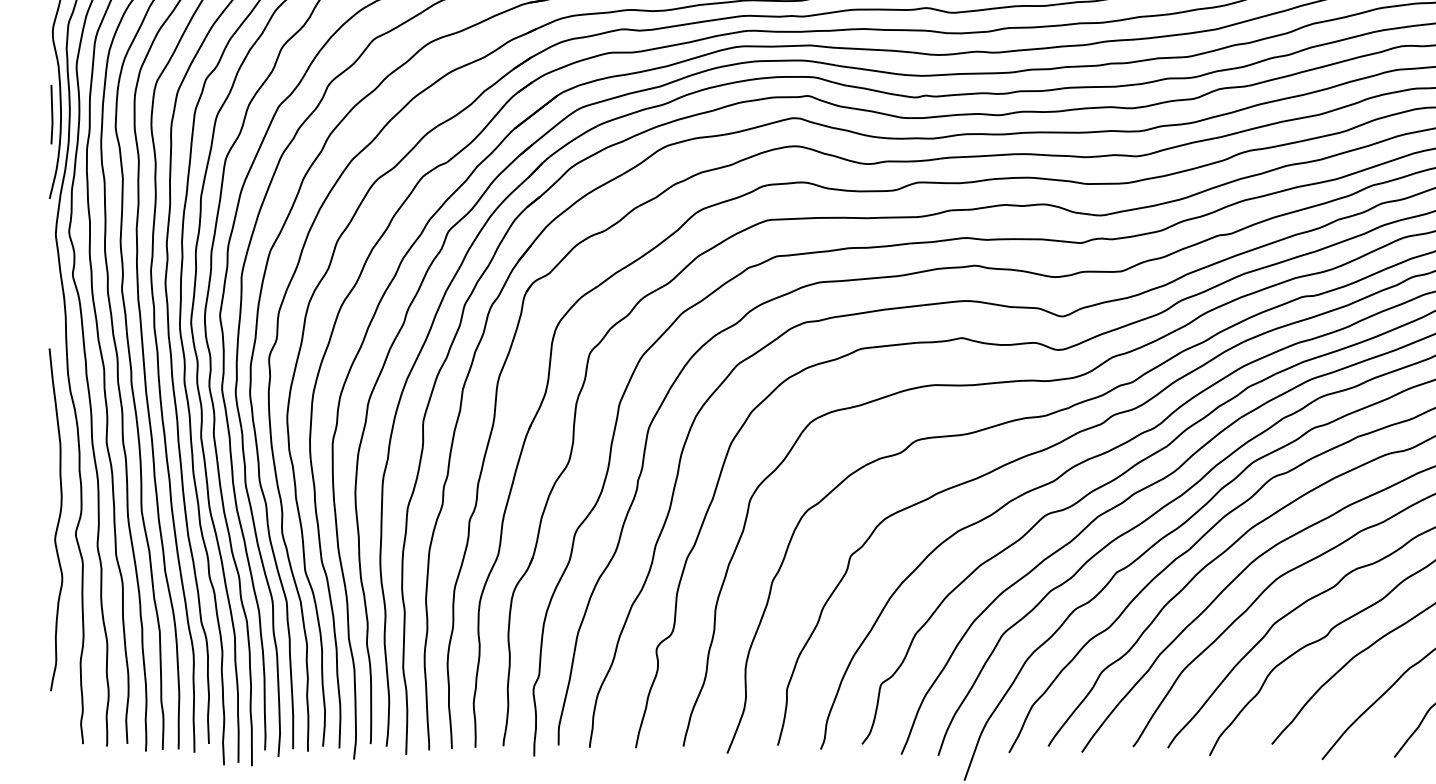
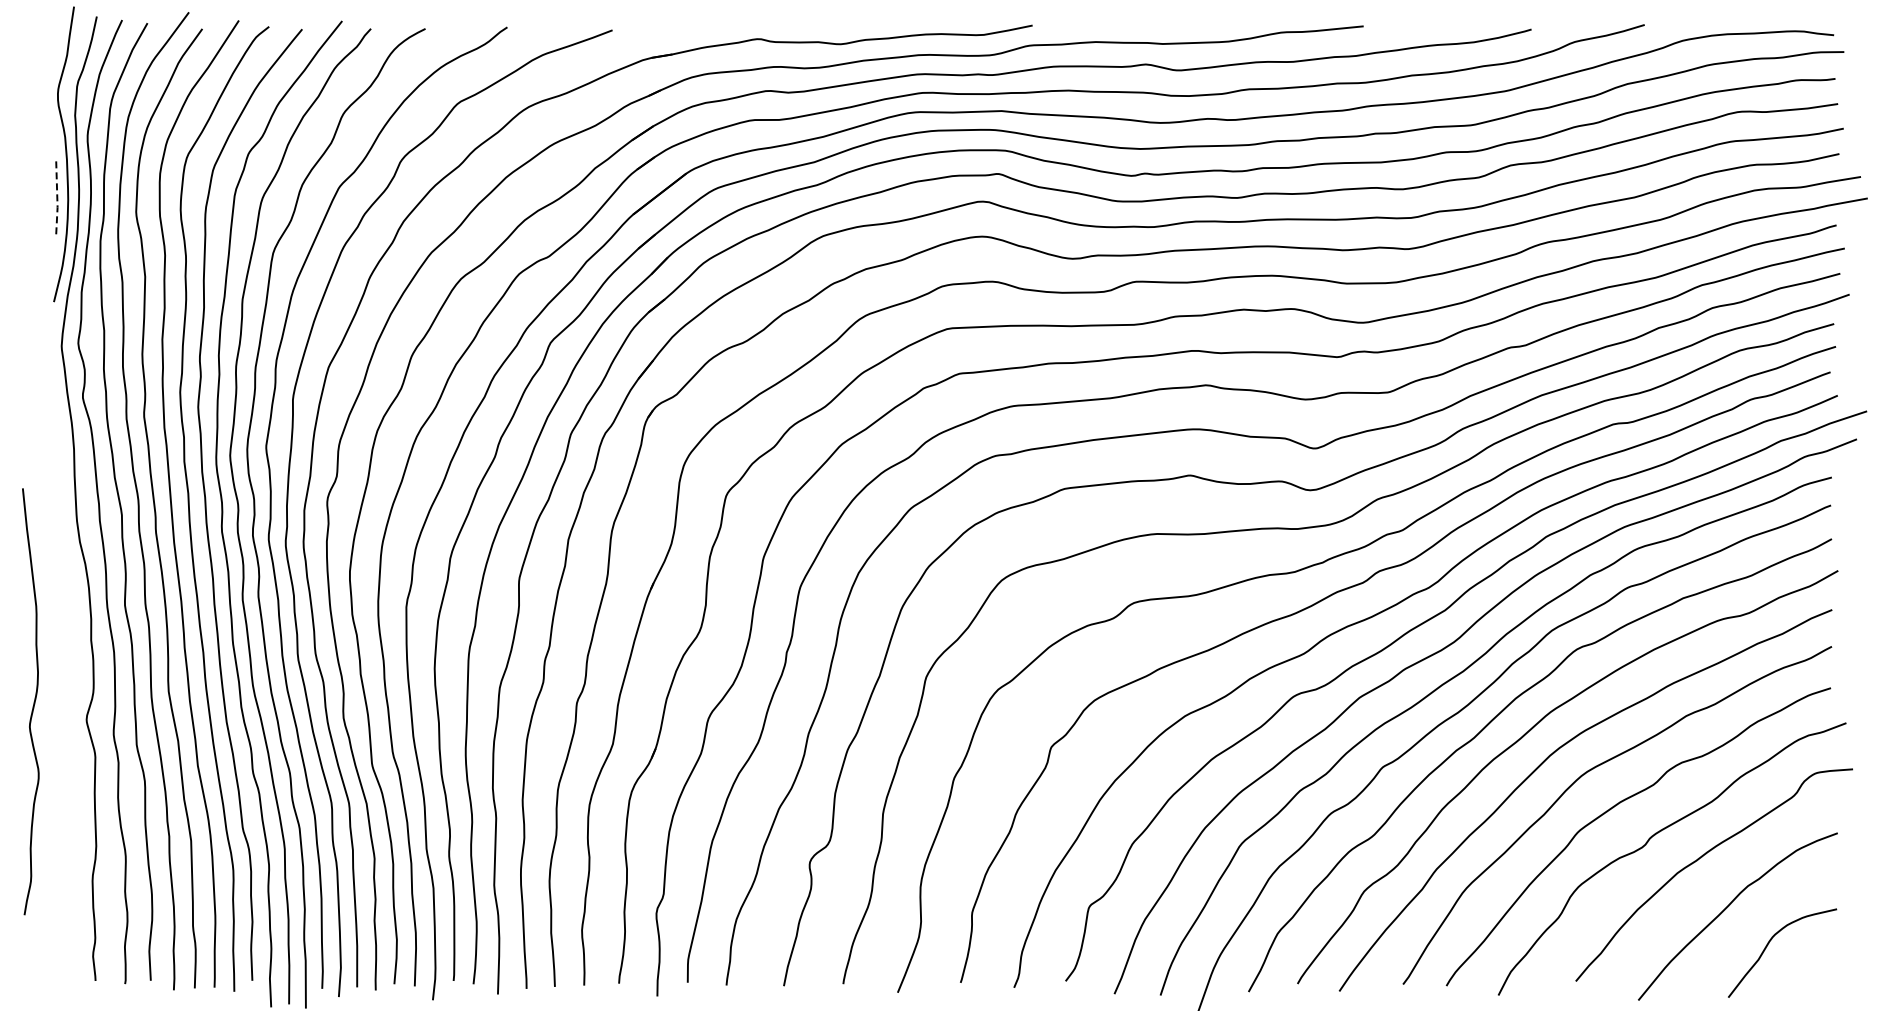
line: (52, 114) -> (57, 197), solid -> dashed
curve: (58, 520) -> (33, 702), moved

